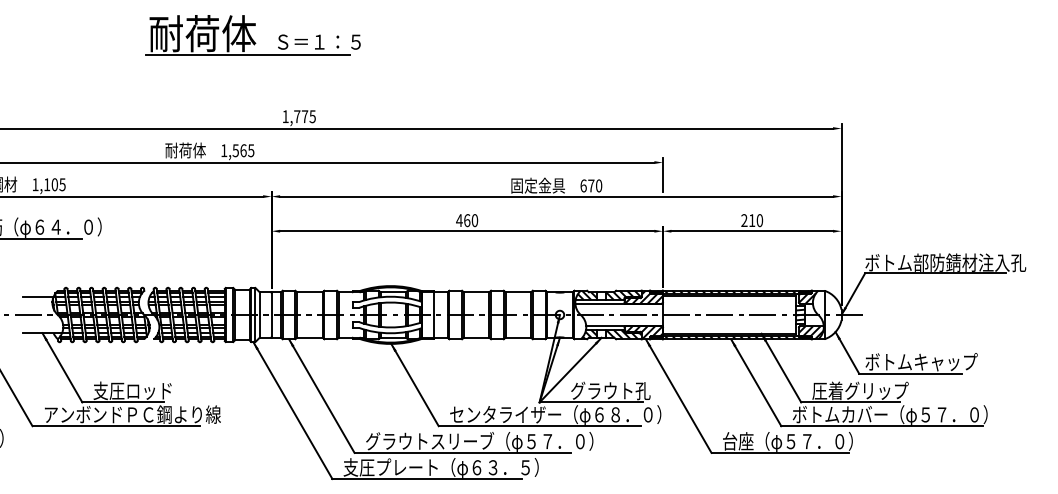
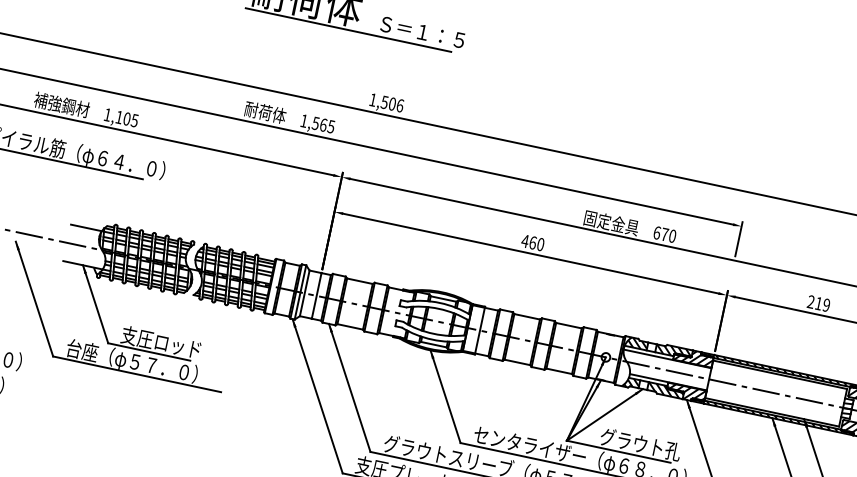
text: (304, 116) -> (391, 103), 1,775 -> 1,506
text: (759, 220) -> (826, 305), 210 -> 219
text: (132, 414) -> (155, 366), アンボンドＰＣ鋼より線 -> 台座（φ５７．０）

